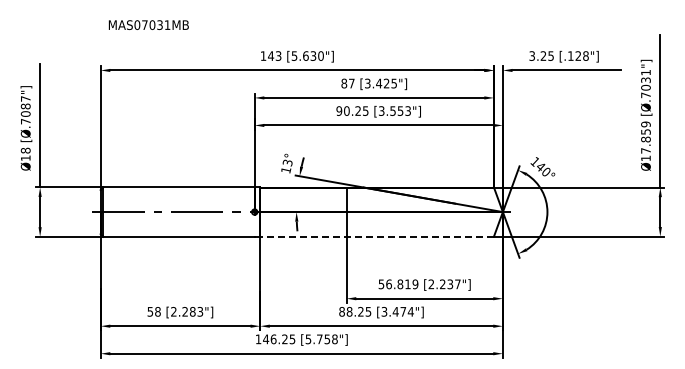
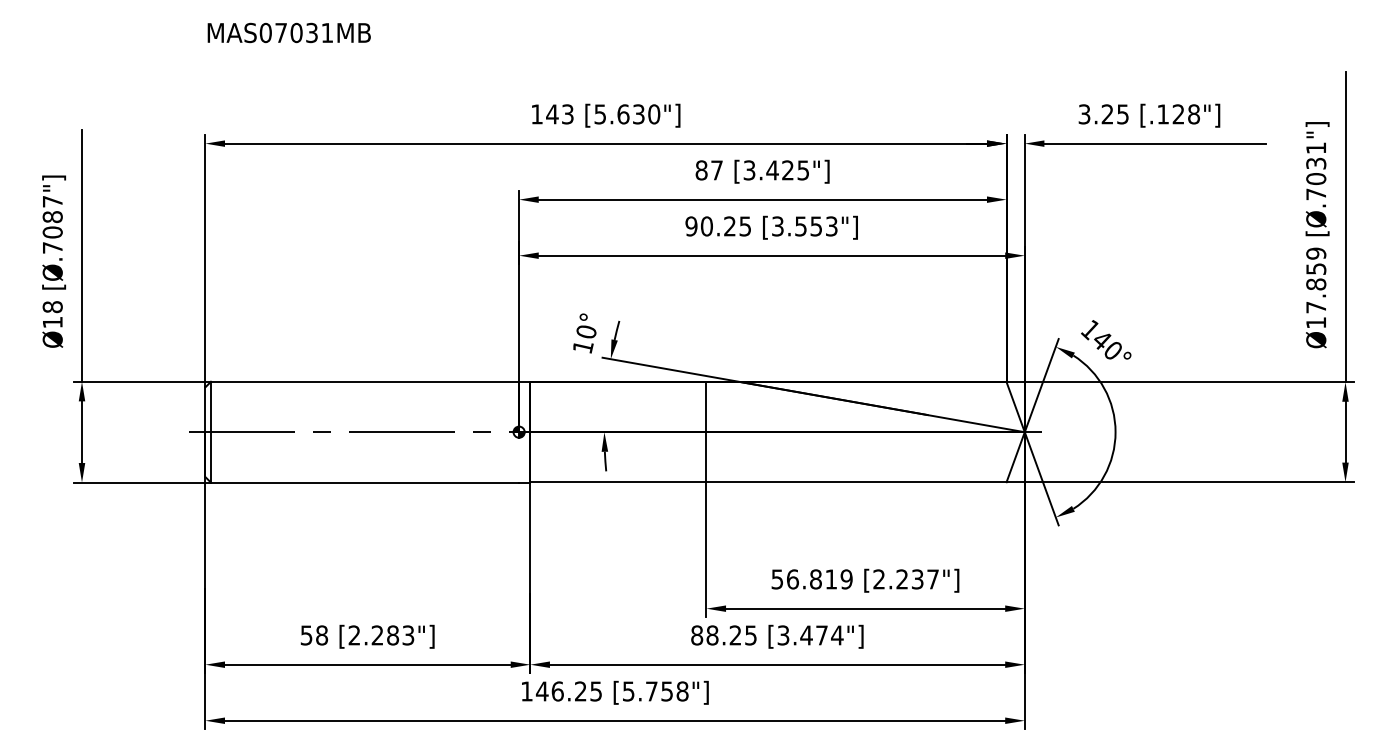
text: (148, 24) -> (288, 31), moved
text: (287, 162) -> (585, 331), 13° -> 10°
line: (377, 236) -> (769, 481), dashed -> solid

